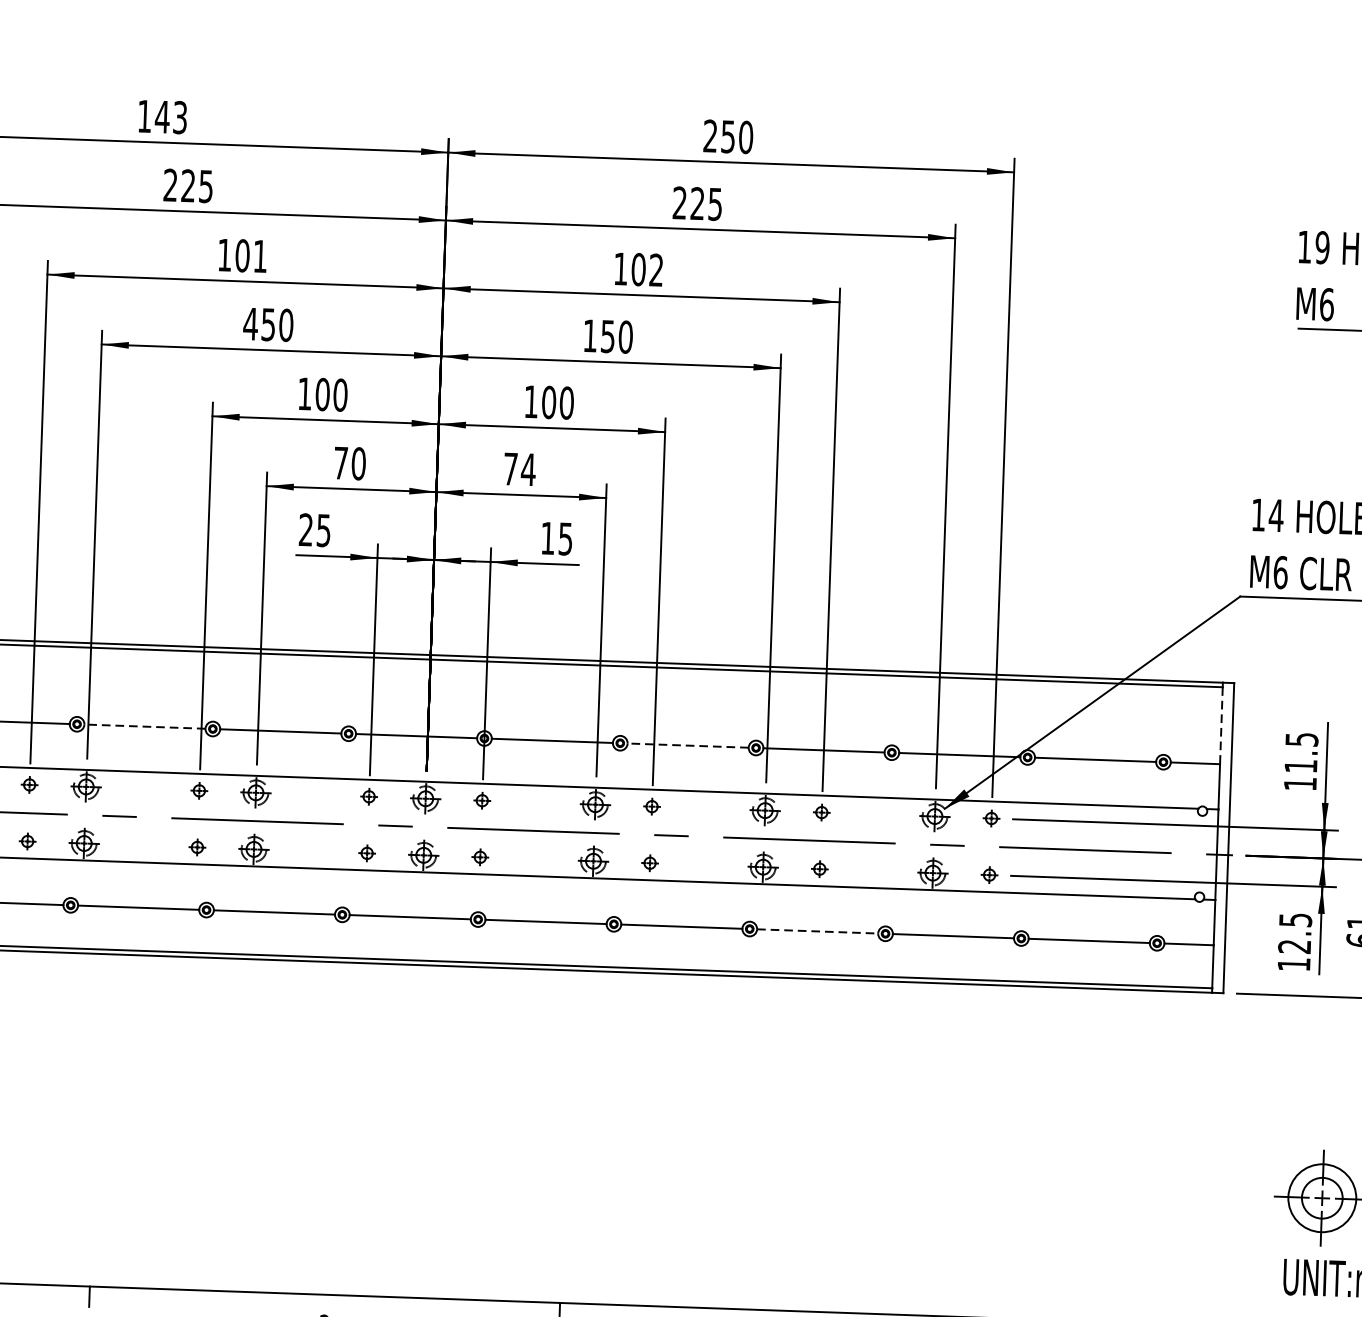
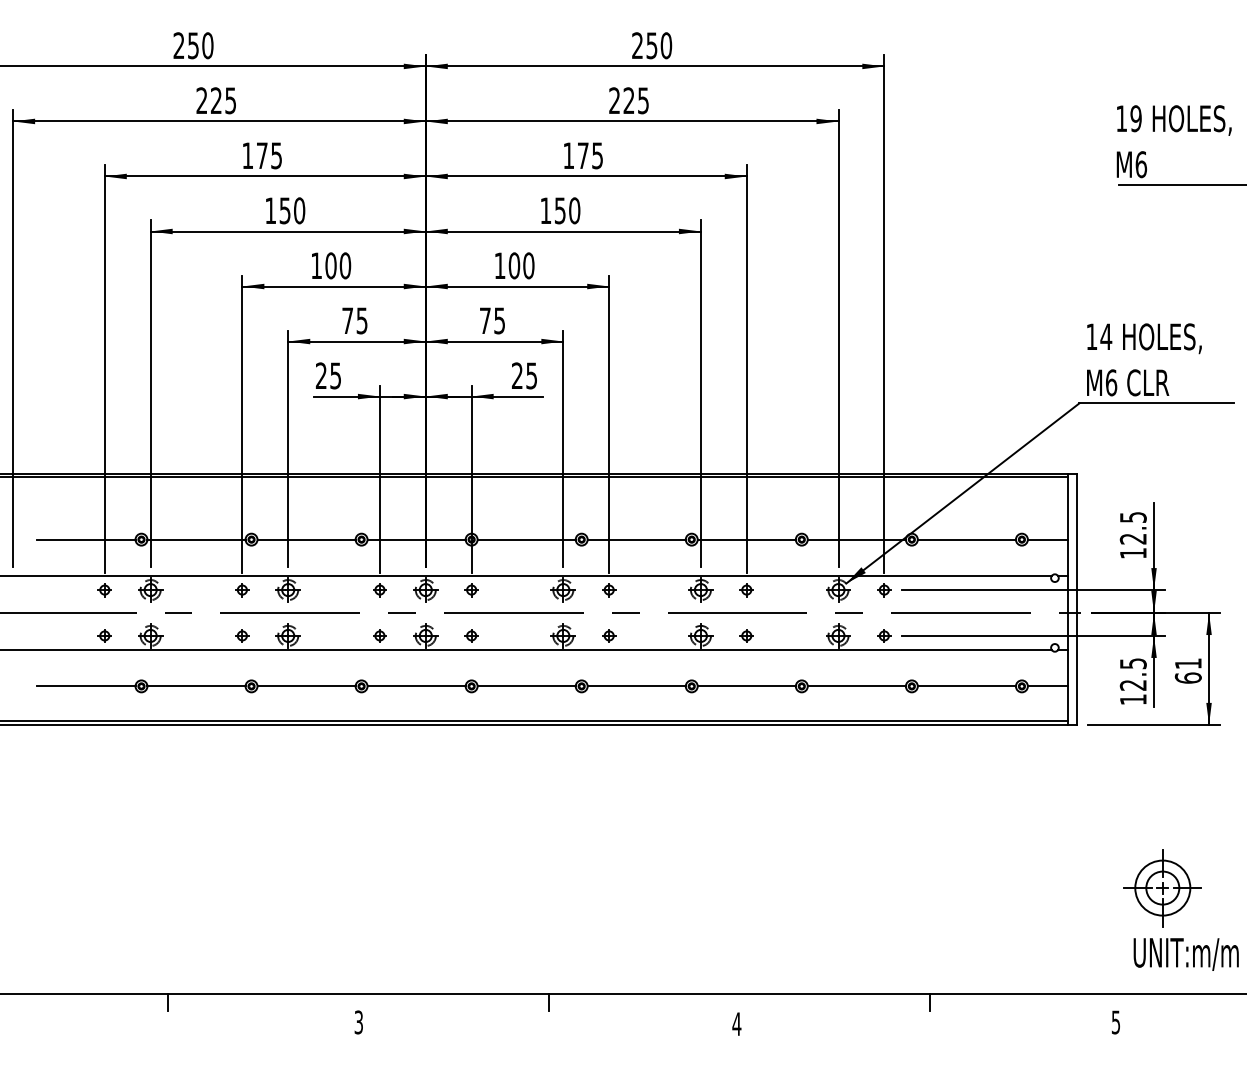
text: (162, 116) -> (193, 45), 143 -> 250
text: (250, 255) -> (268, 155), 101 -> 175
text: (646, 269) -> (589, 155), 102 -> 175
text: (250, 323) -> (270, 210), 450 -> 150
text: (357, 463) -> (361, 320), 70 -> 75
text: (528, 469) -> (499, 320), 74 -> 75
text: (548, 537) -> (517, 375), 15 -> 25
line: (1221, 725) -> (1067, 508), dashed -> solid
line: (144, 726) -> (196, 539), dashed -> solid
line: (687, 745) -> (636, 539), dashed -> solid
text: (1299, 766) -> (1132, 539), 11.5 -> 12.5
line: (818, 931) -> (747, 686), dashed -> solid

